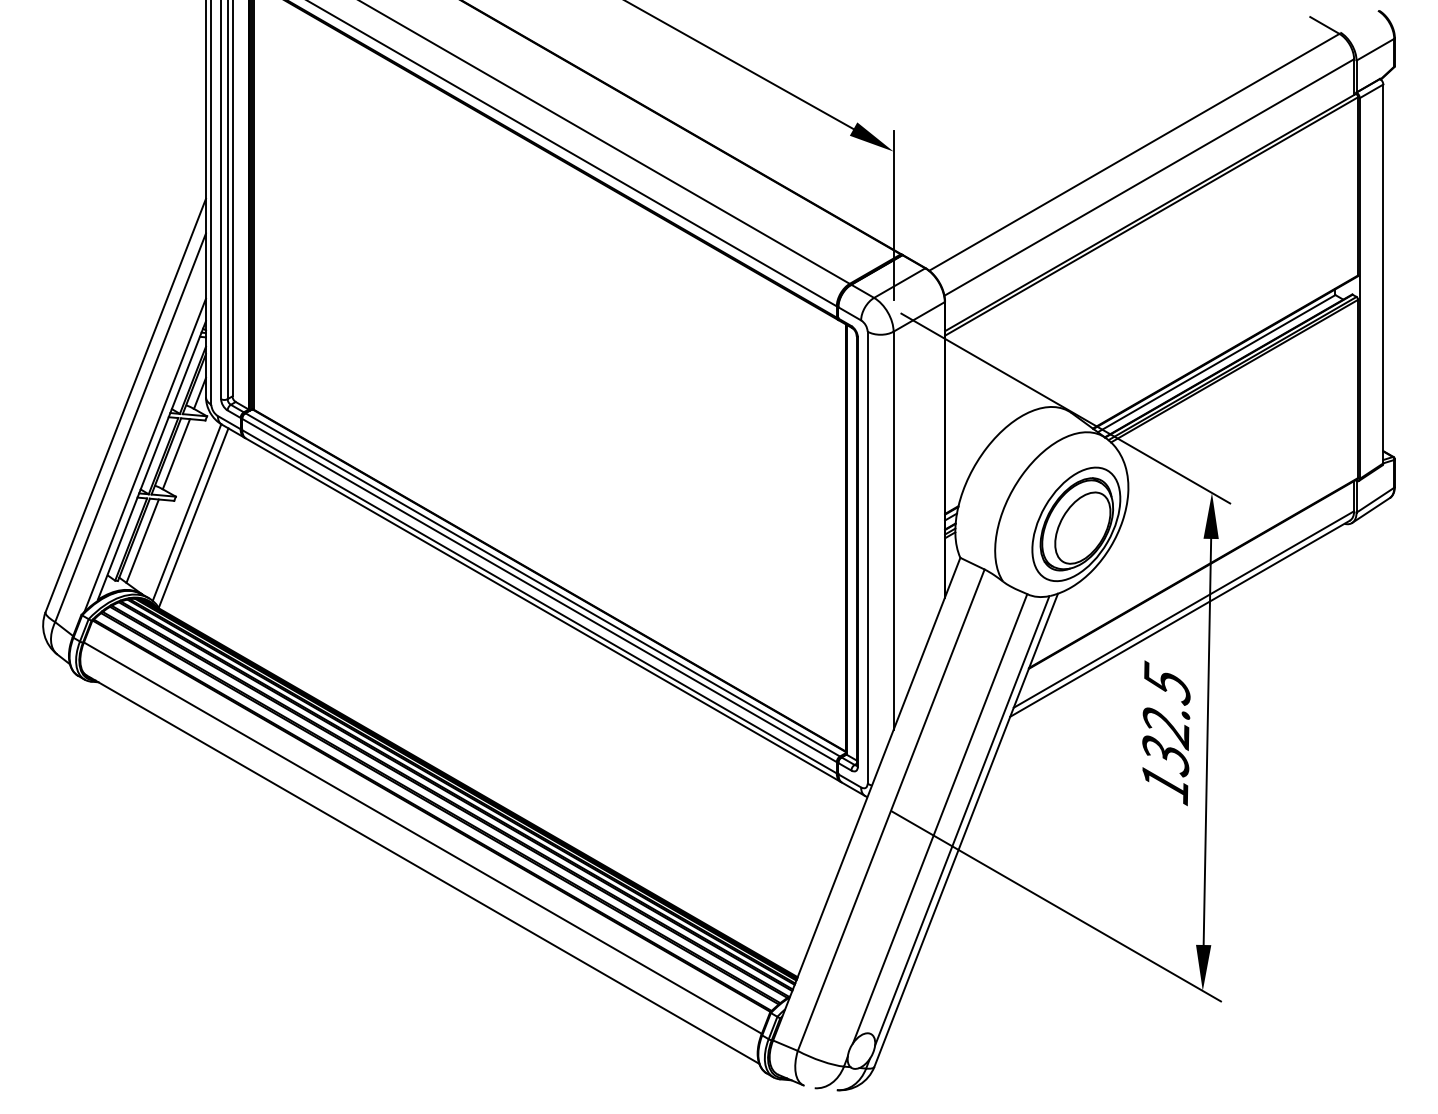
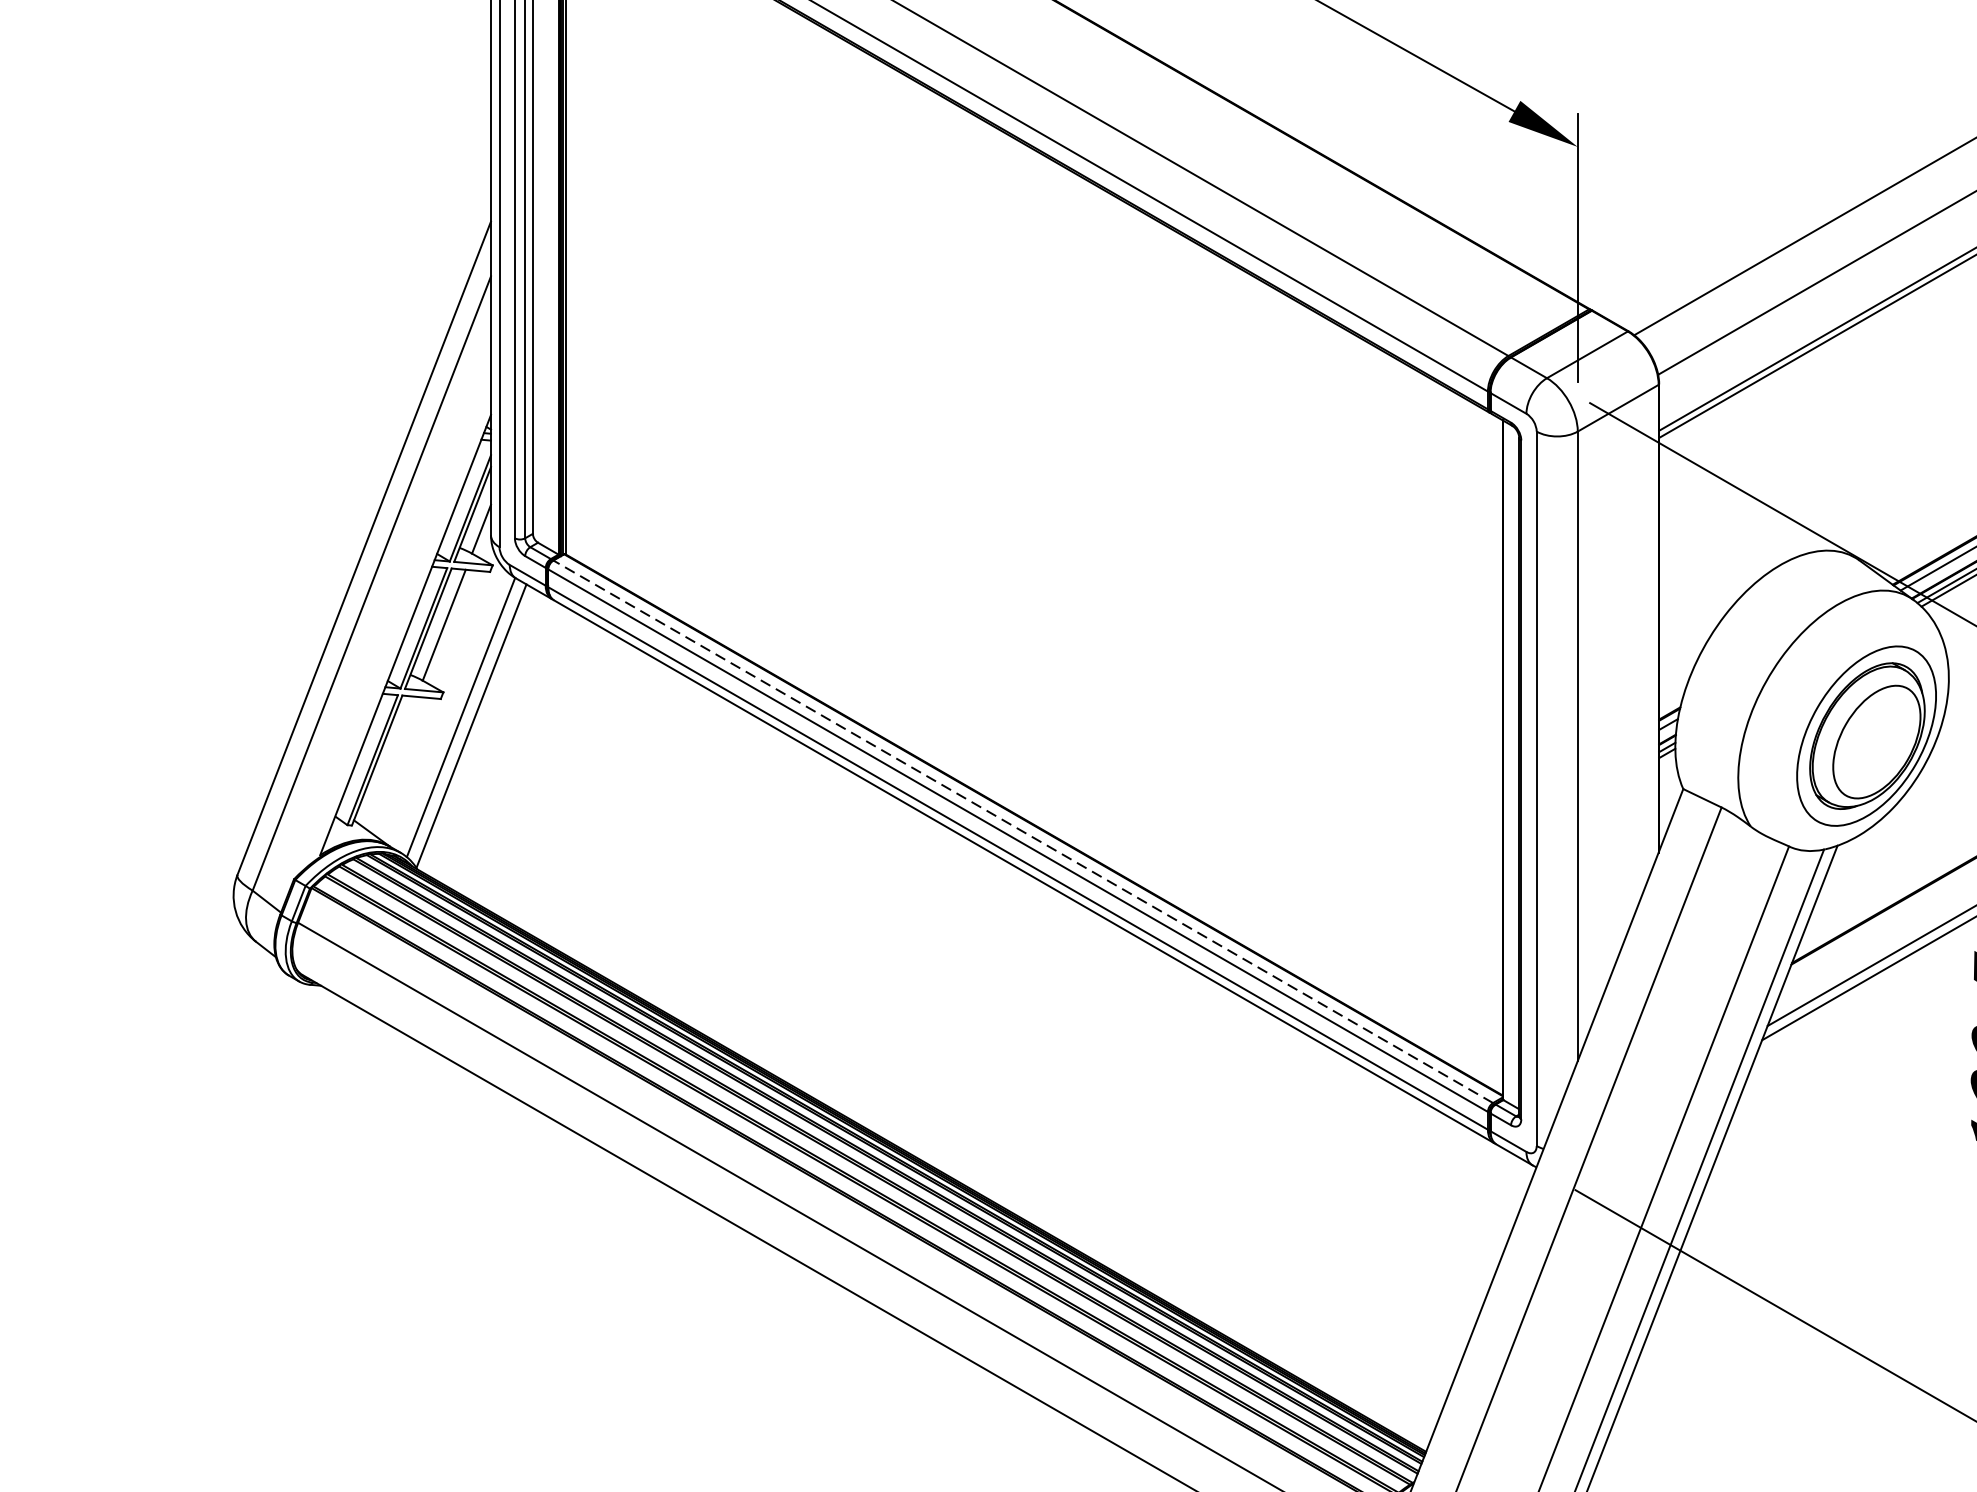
line: (145, 454) -> (395, 625), removed
line: (142, 540) -> (390, 761), removed
line: (542, 584) -> (1022, 831), solid -> dashed

